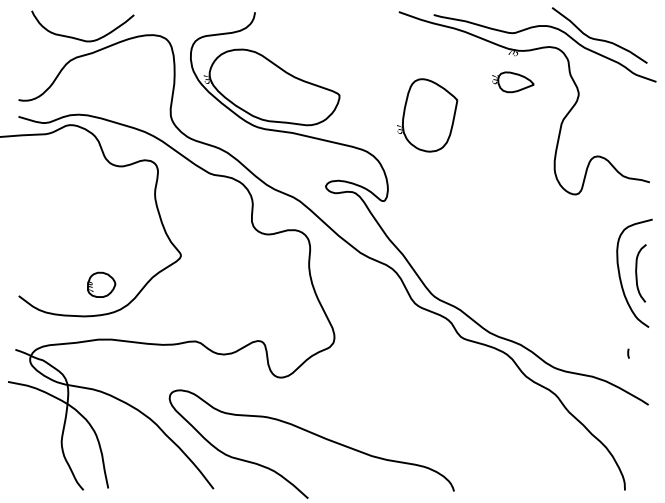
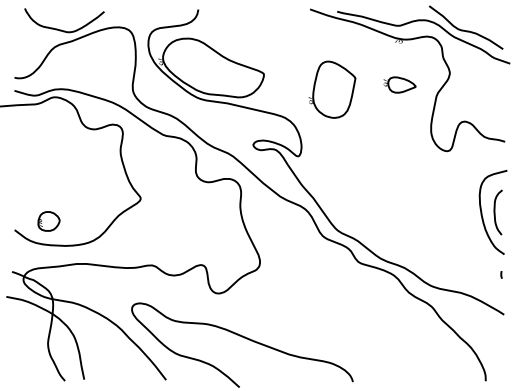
part: (512, 81) -> (399, 84), moved
part: (100, 284) -> (48, 221), moved
line: (628, 353) -> (501, 274), moved

